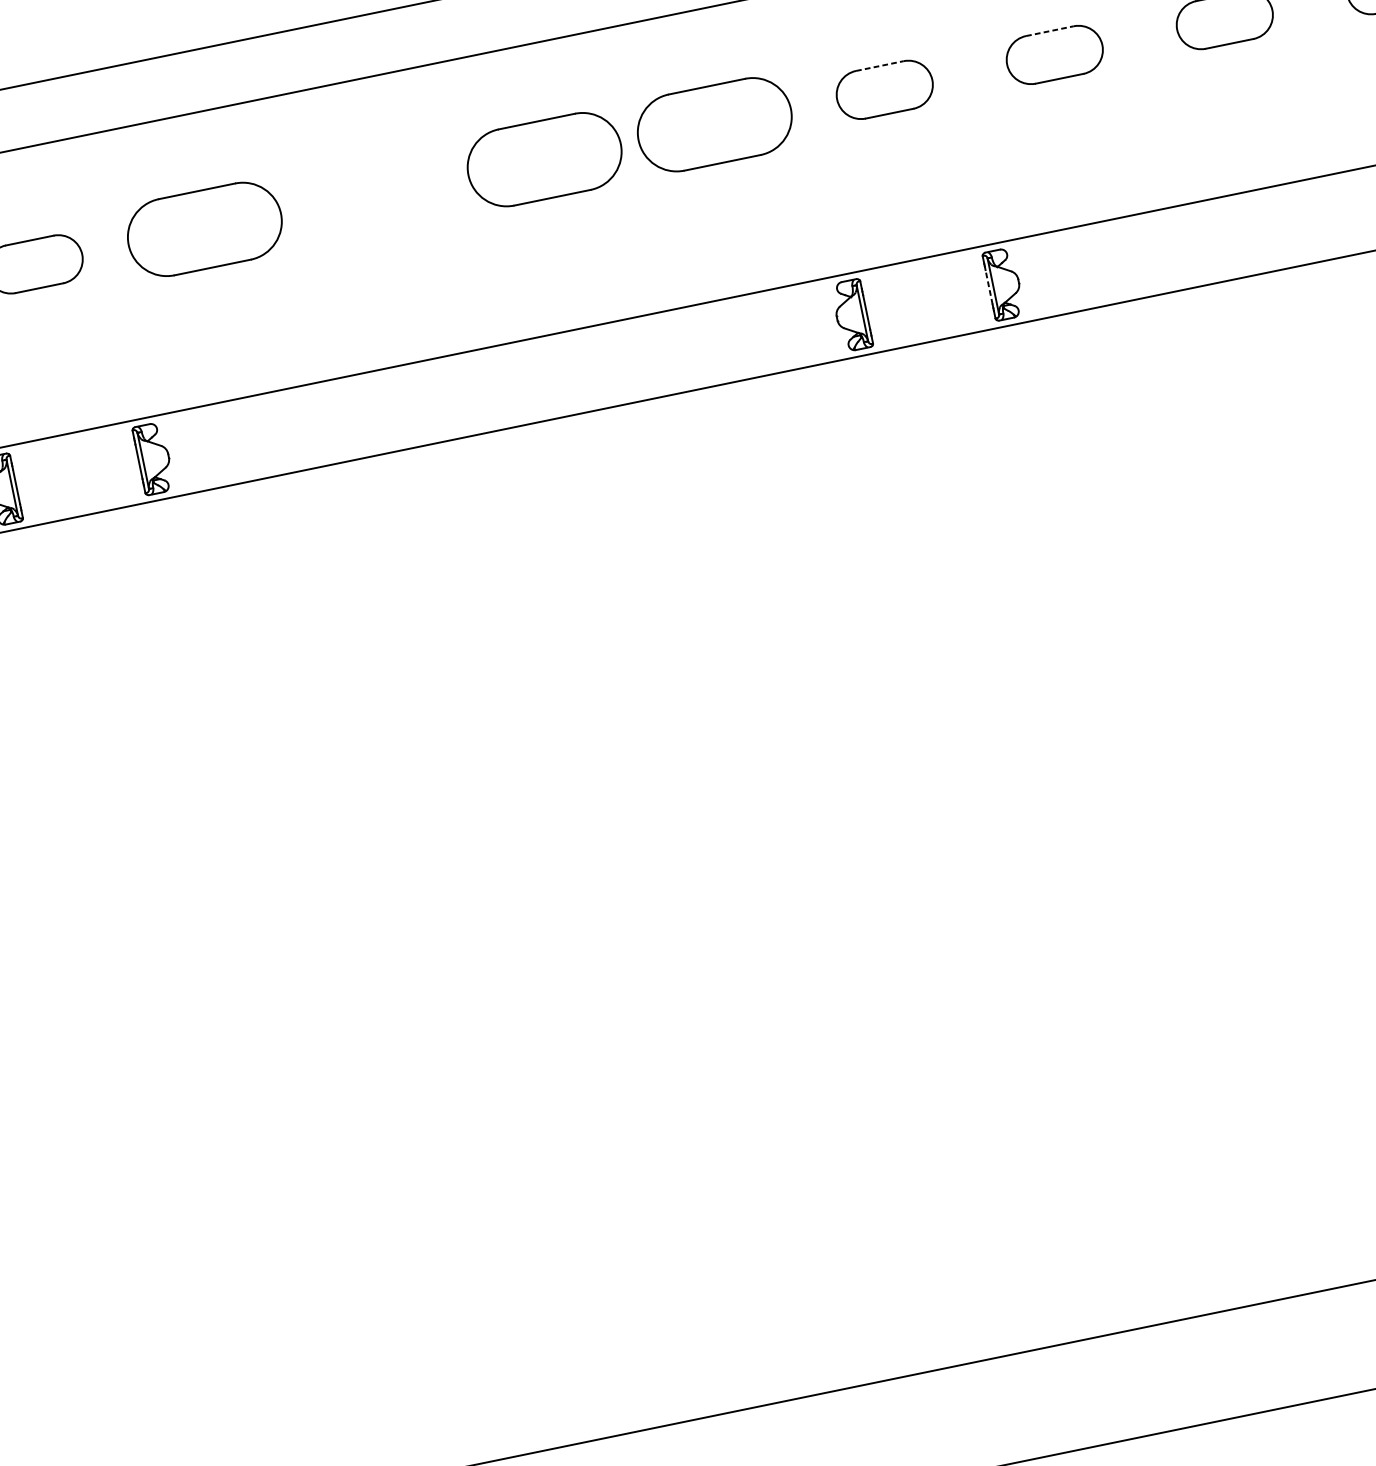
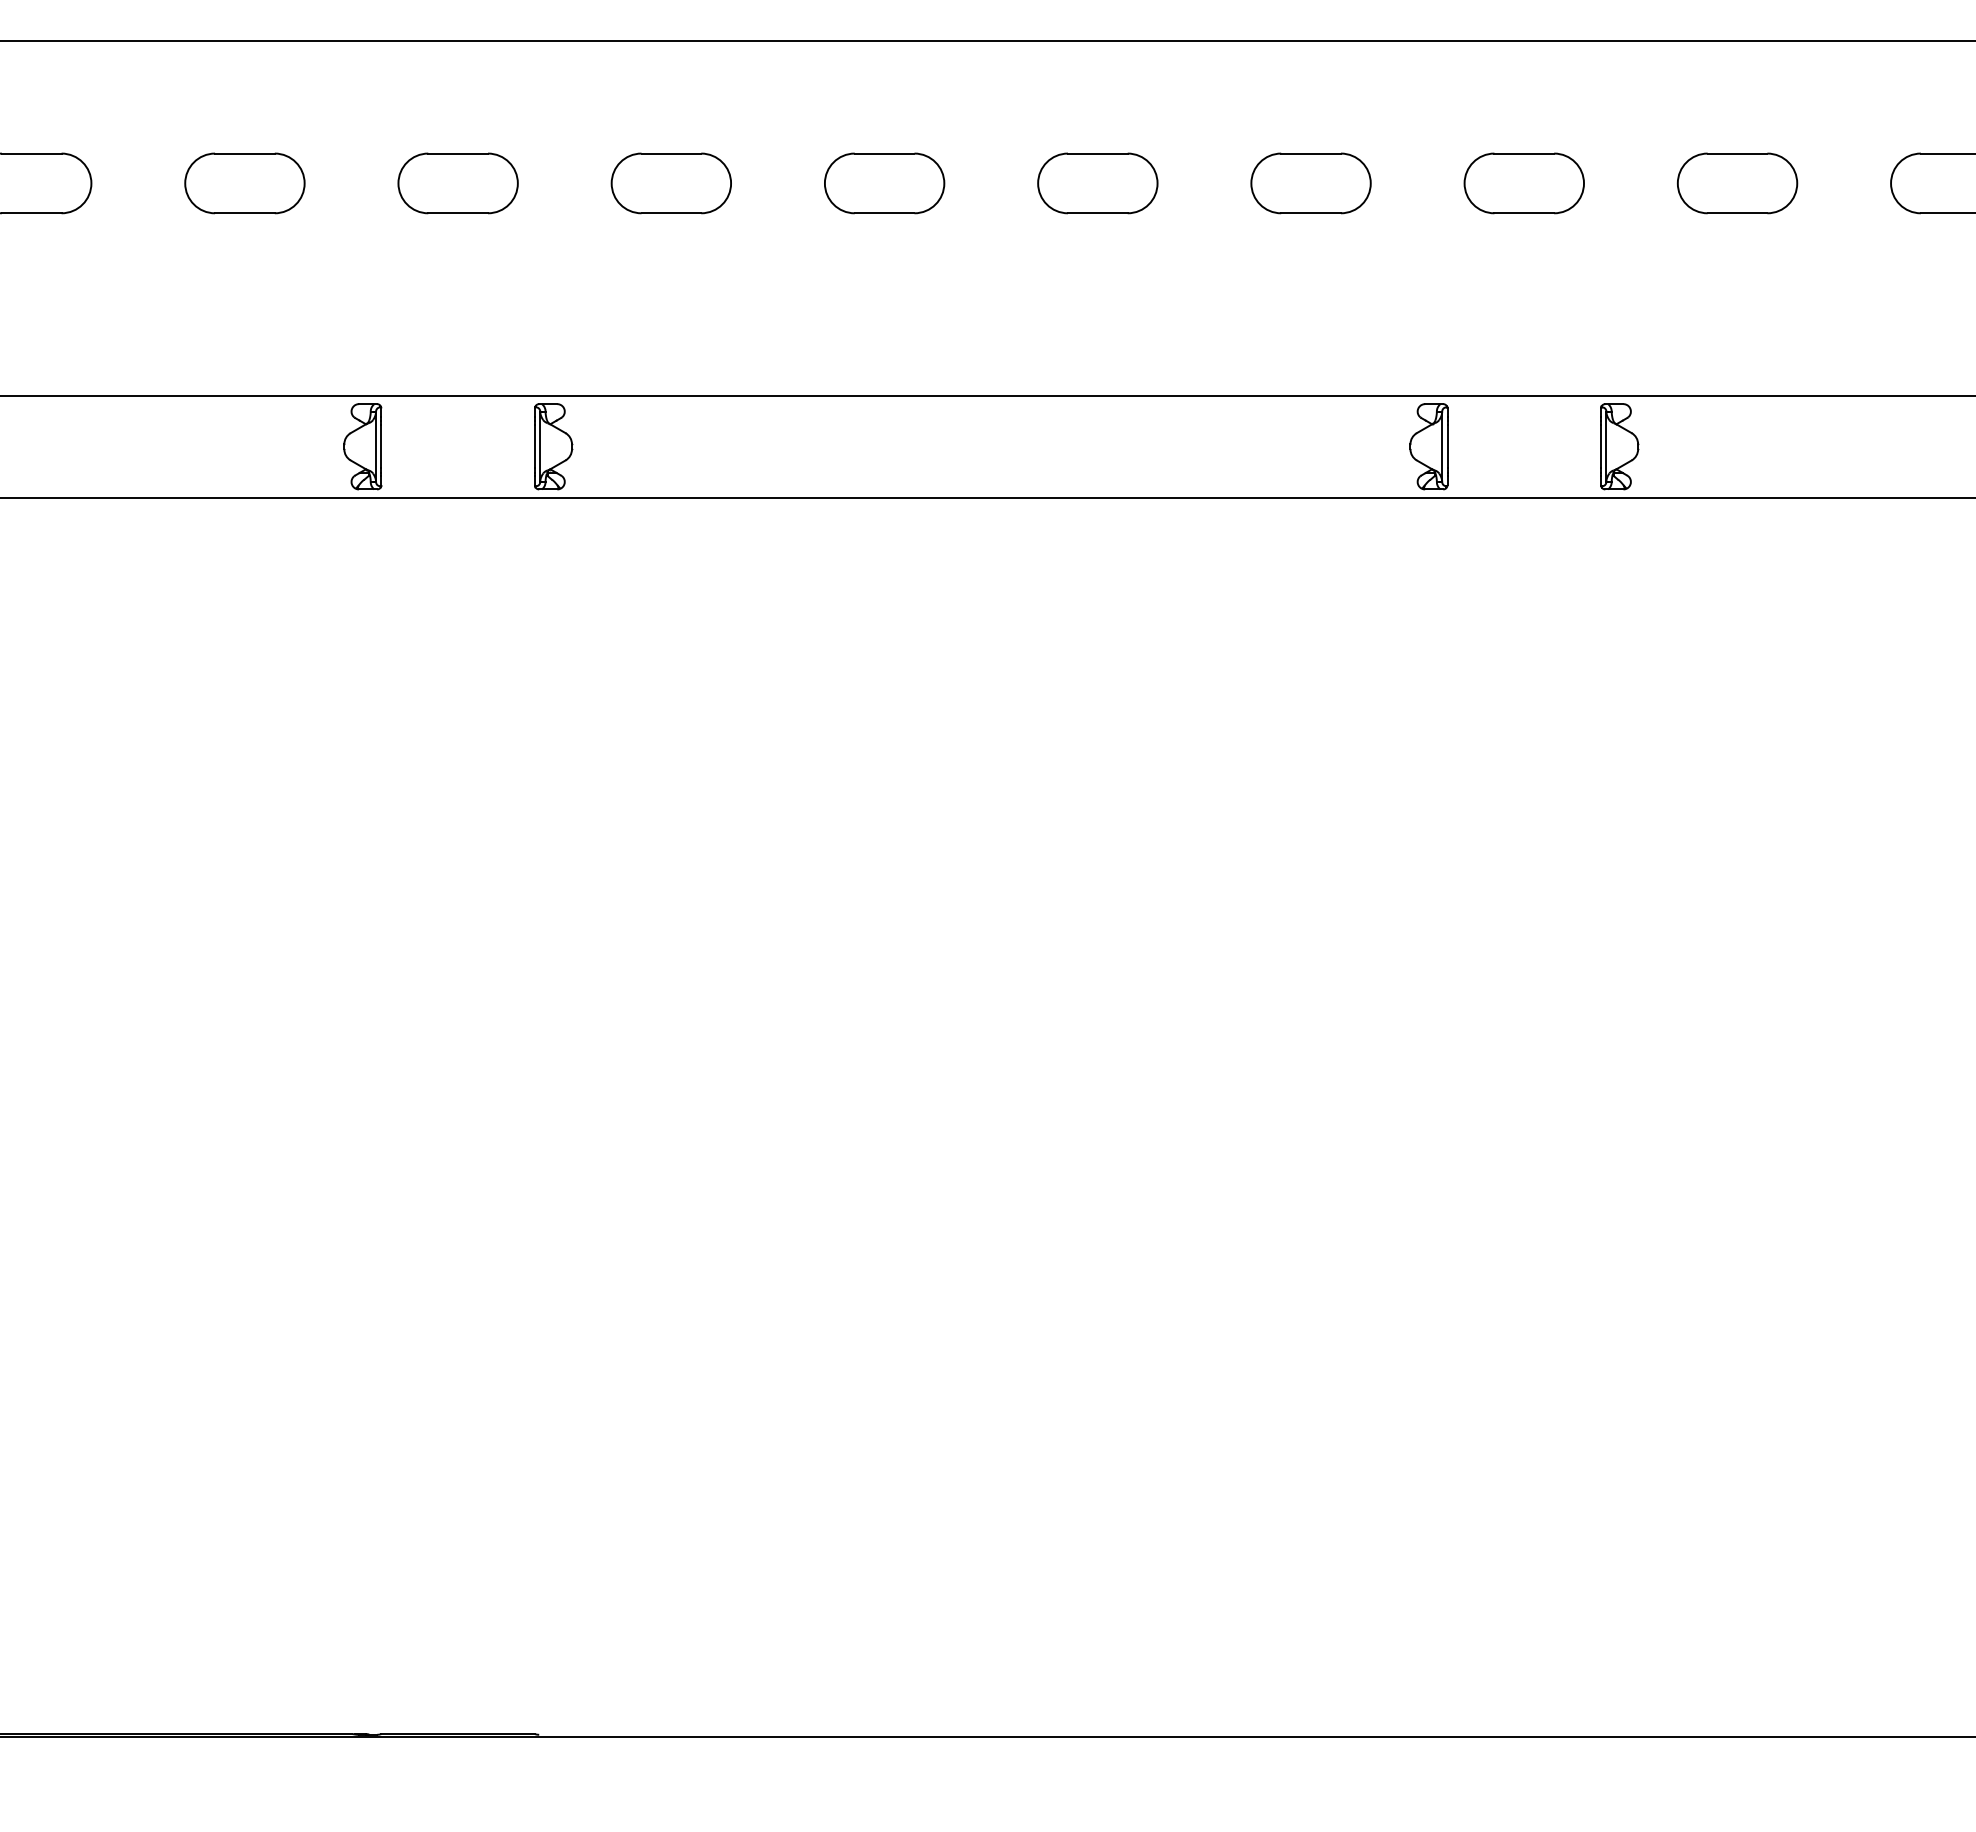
line: (1049, 31) -> (1737, 153), dashed -> solid
line: (880, 65) -> (1524, 153), dashed -> solid
part: (714, 124) -> (1310, 183), size x0.62
part: (544, 159) -> (1097, 183), size x0.62
part: (374, 194) -> (884, 183), added
part: (203, 229) -> (670, 183), size x0.62
line: (989, 287) -> (1601, 446), dashed -> solid

